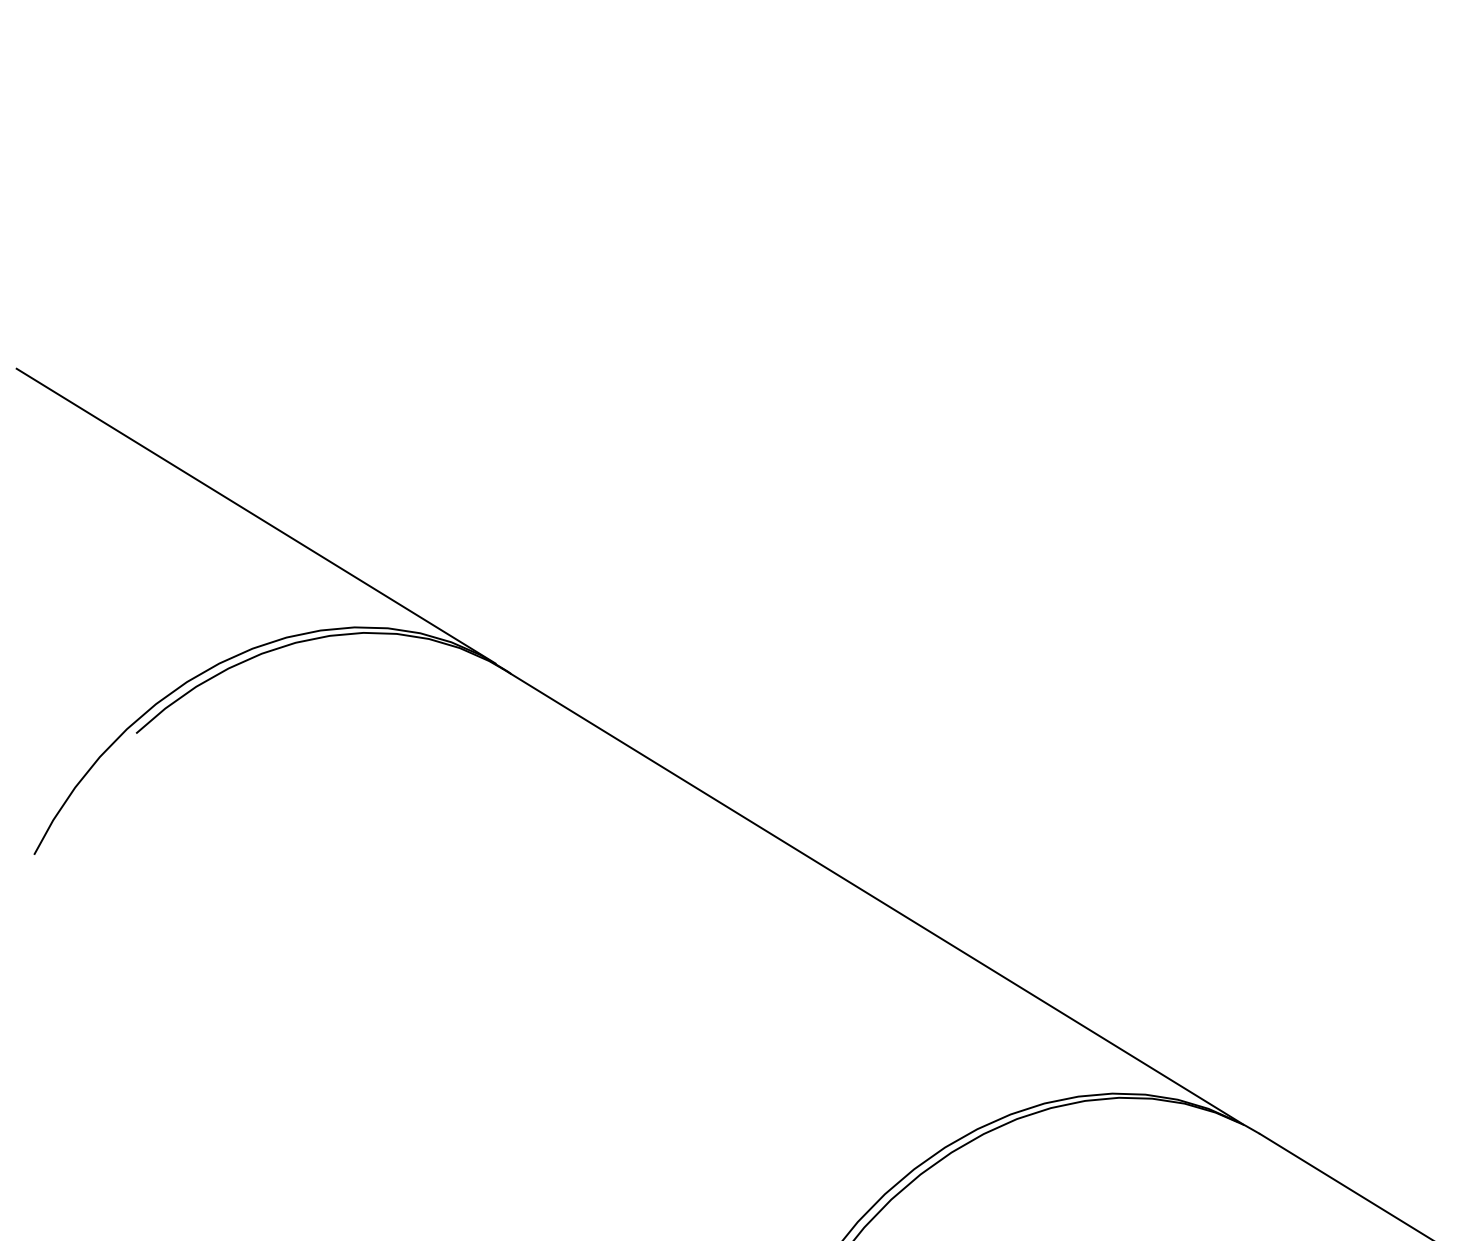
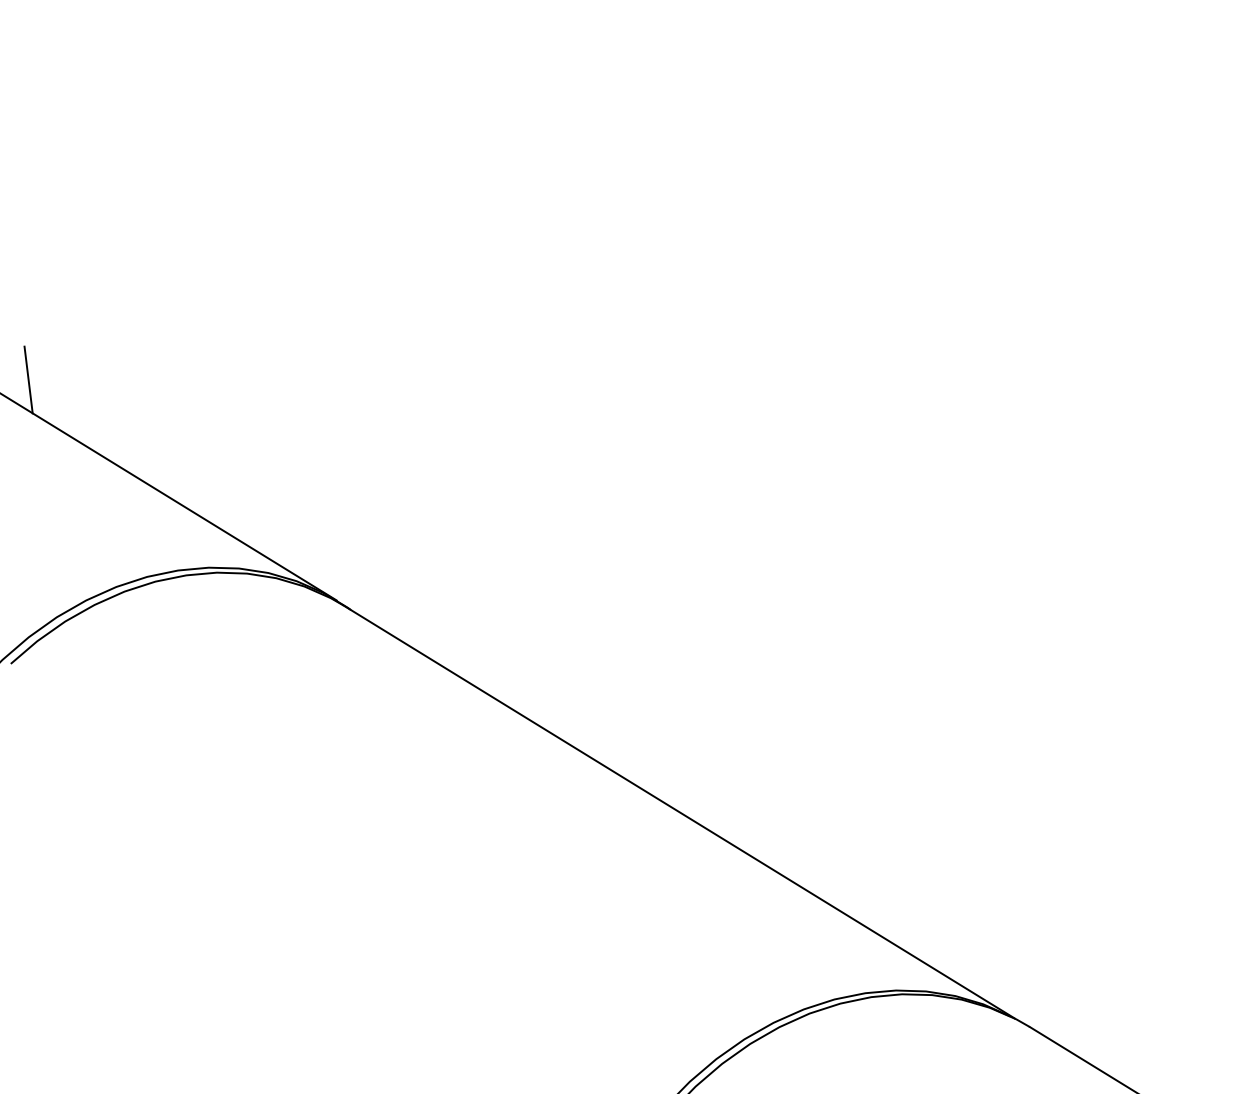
line: (155, 420) -> (28, 380), added

